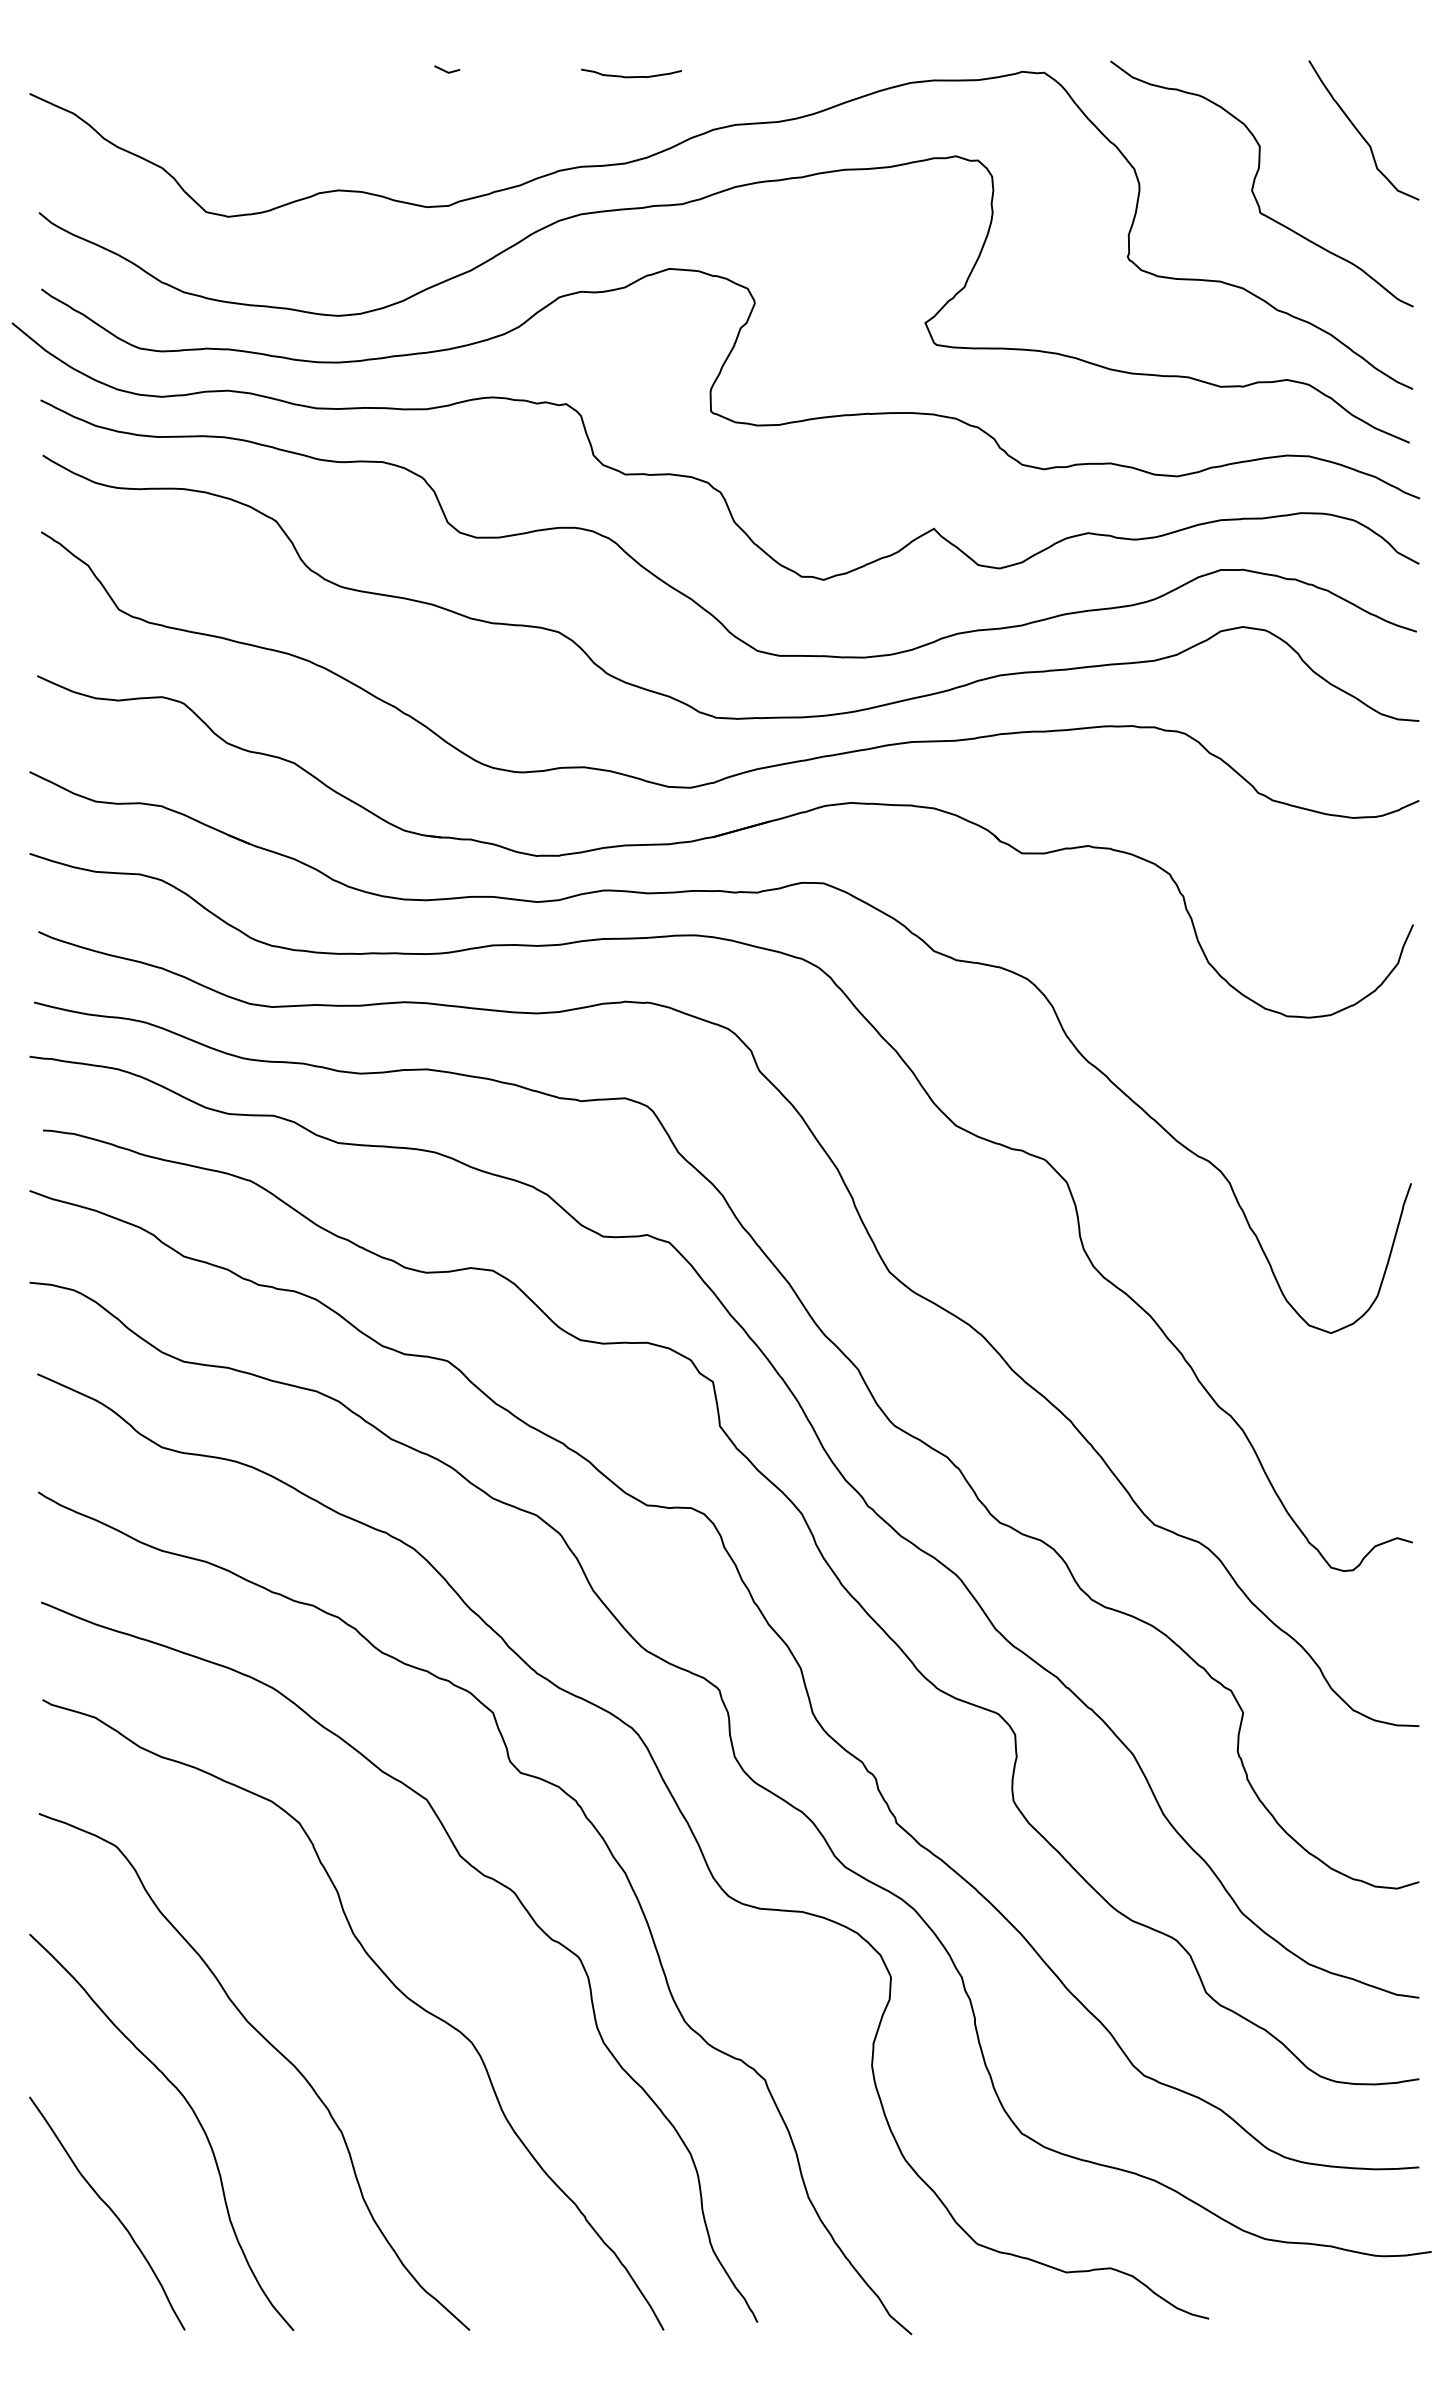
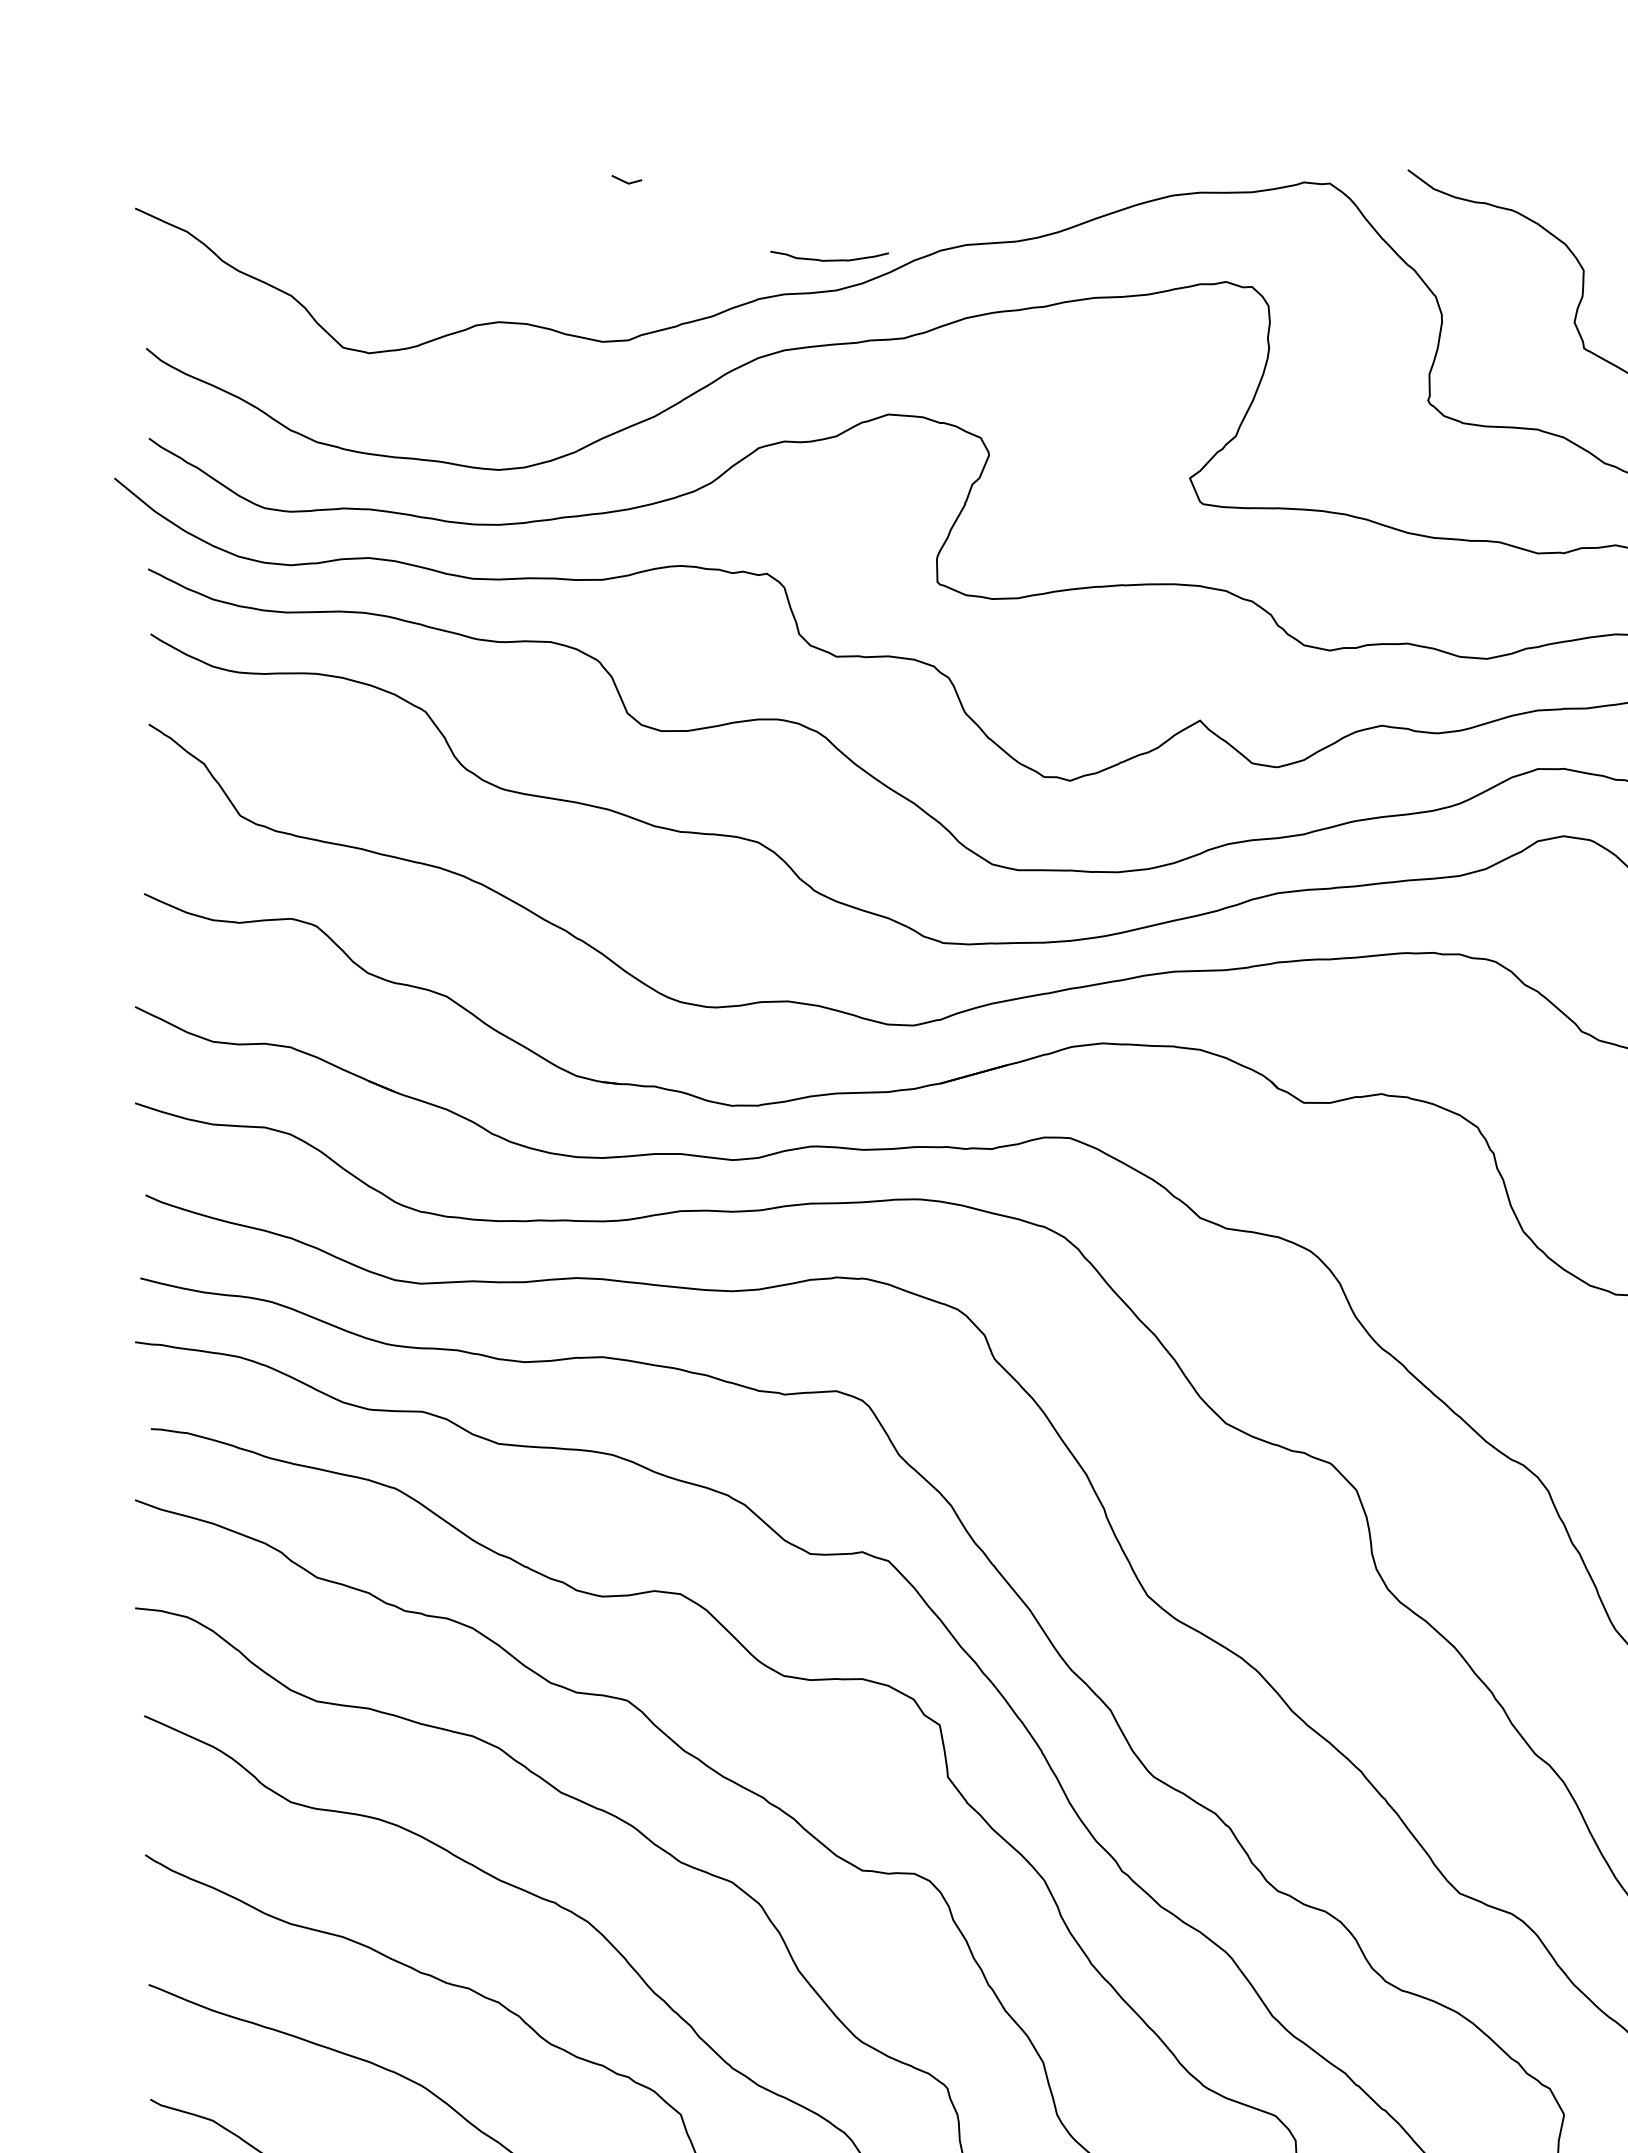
curve: (631, 76) -> (829, 259), moved

